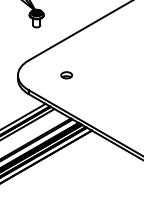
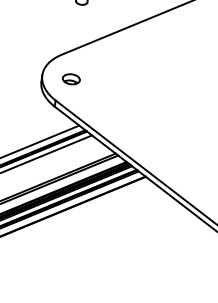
part: (66, 75) -> (71, 79), moved

